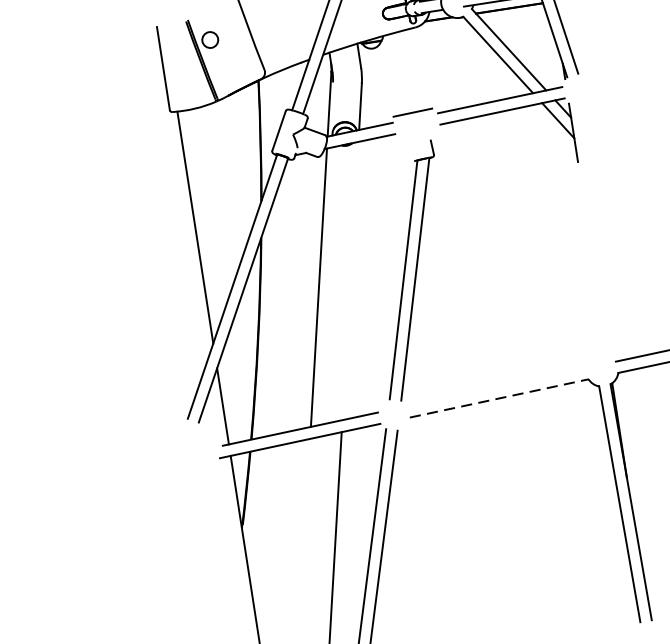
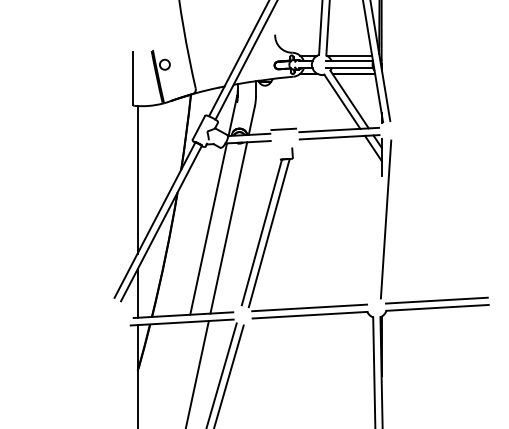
line: (594, 229) -> (385, 219), added
line: (349, 280) -> (228, 227), added
line: (496, 386) -> (309, 307), added
line: (500, 398) -> (310, 315), dashed -> solid

